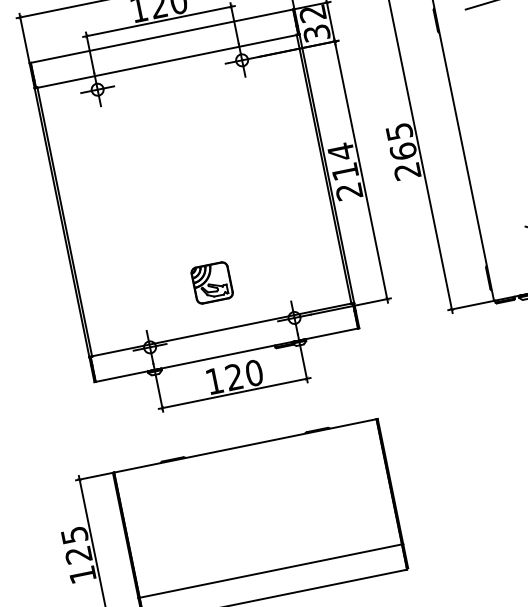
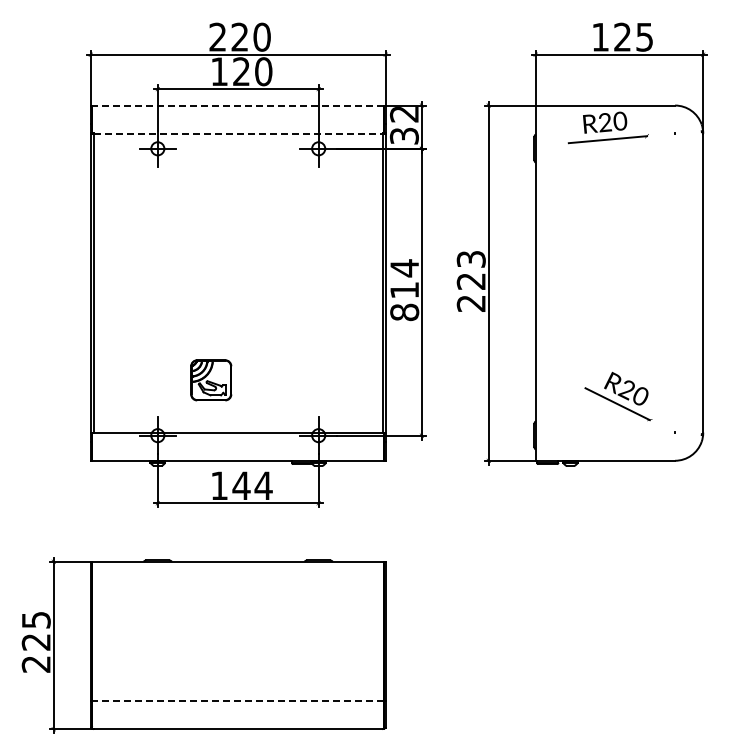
line: (162, 36) -> (238, 105), solid -> dashed
line: (167, 61) -> (238, 133), solid -> dashed
text: (400, 141) -> (470, 270), 265 -> 223
text: (349, 191) -> (404, 312), 214 -> 814
part: (212, 283) -> (211, 380), moved
text: (244, 374) -> (252, 485), 120 -> 144
line: (271, 571) -> (238, 701), solid -> dashed
text: (82, 575) -> (35, 664), 125 -> 225

